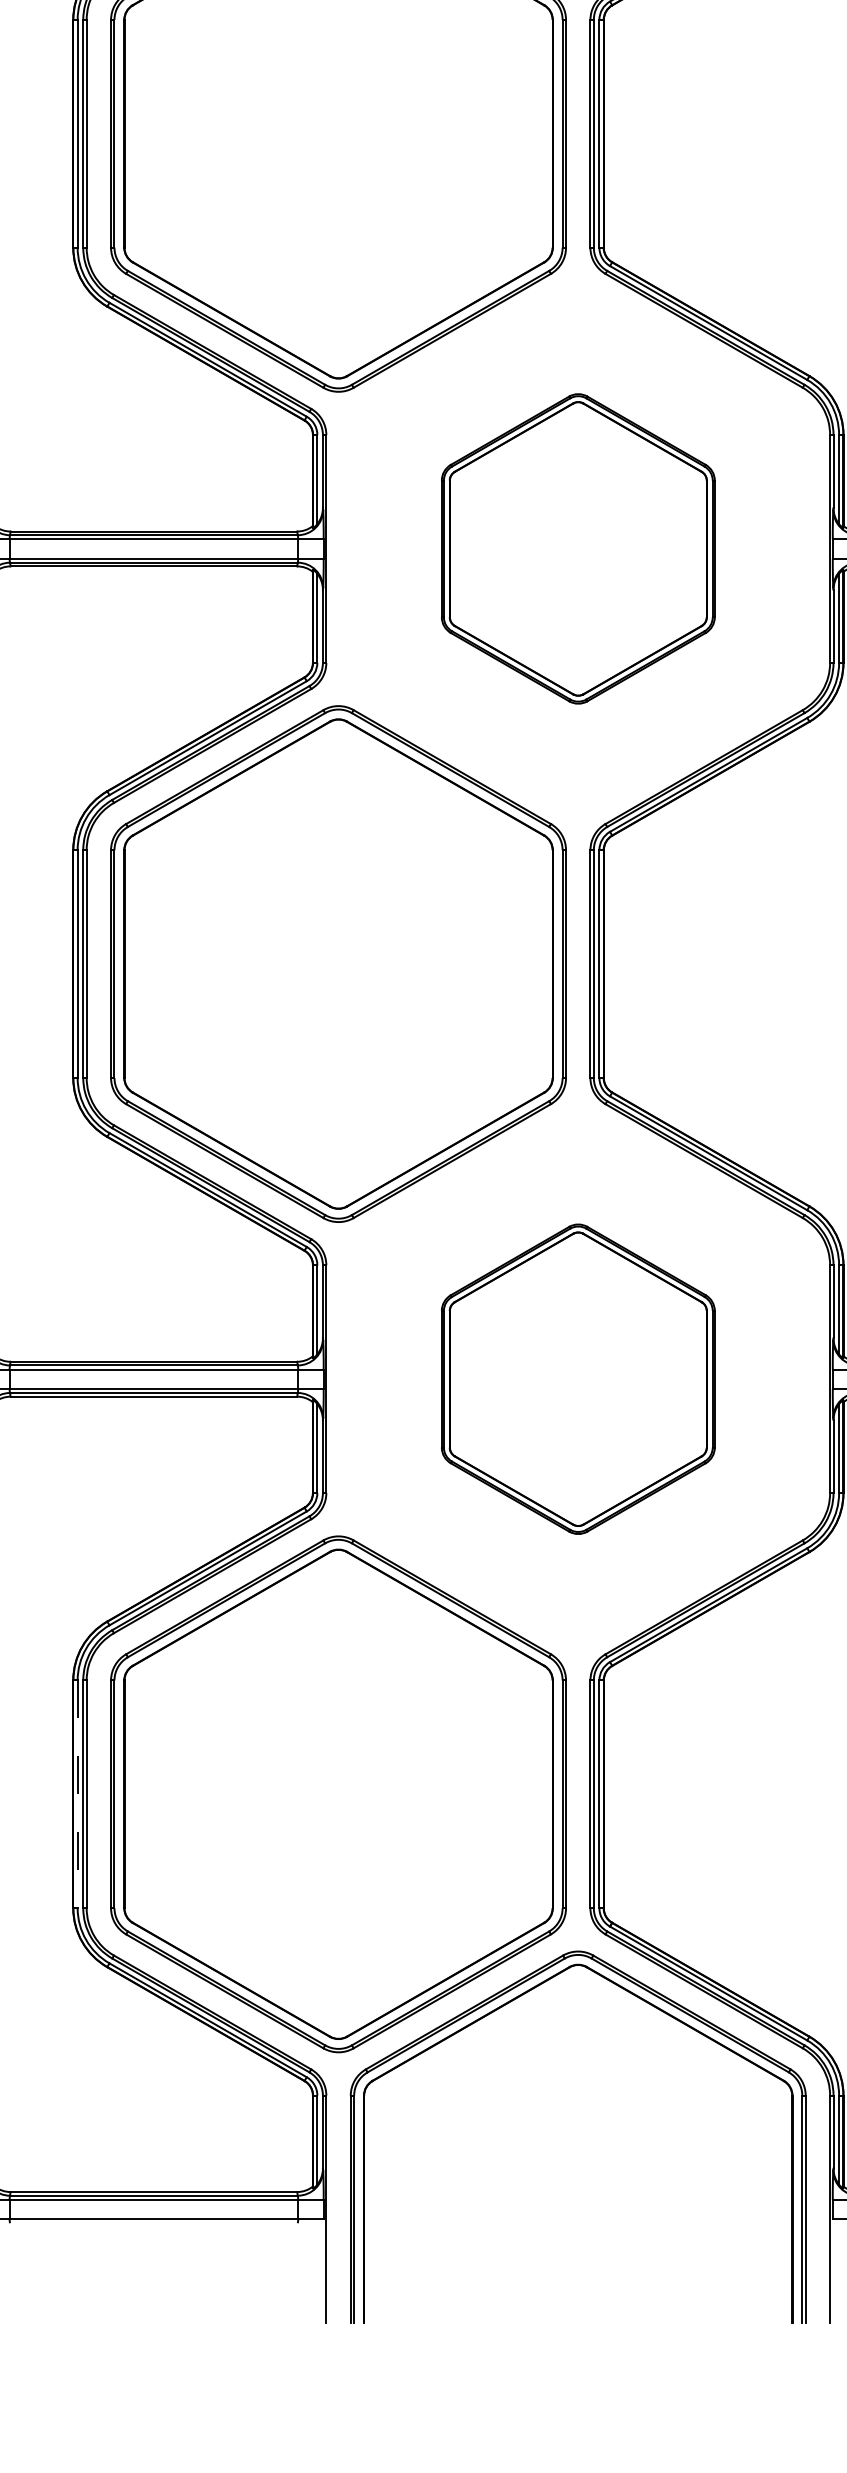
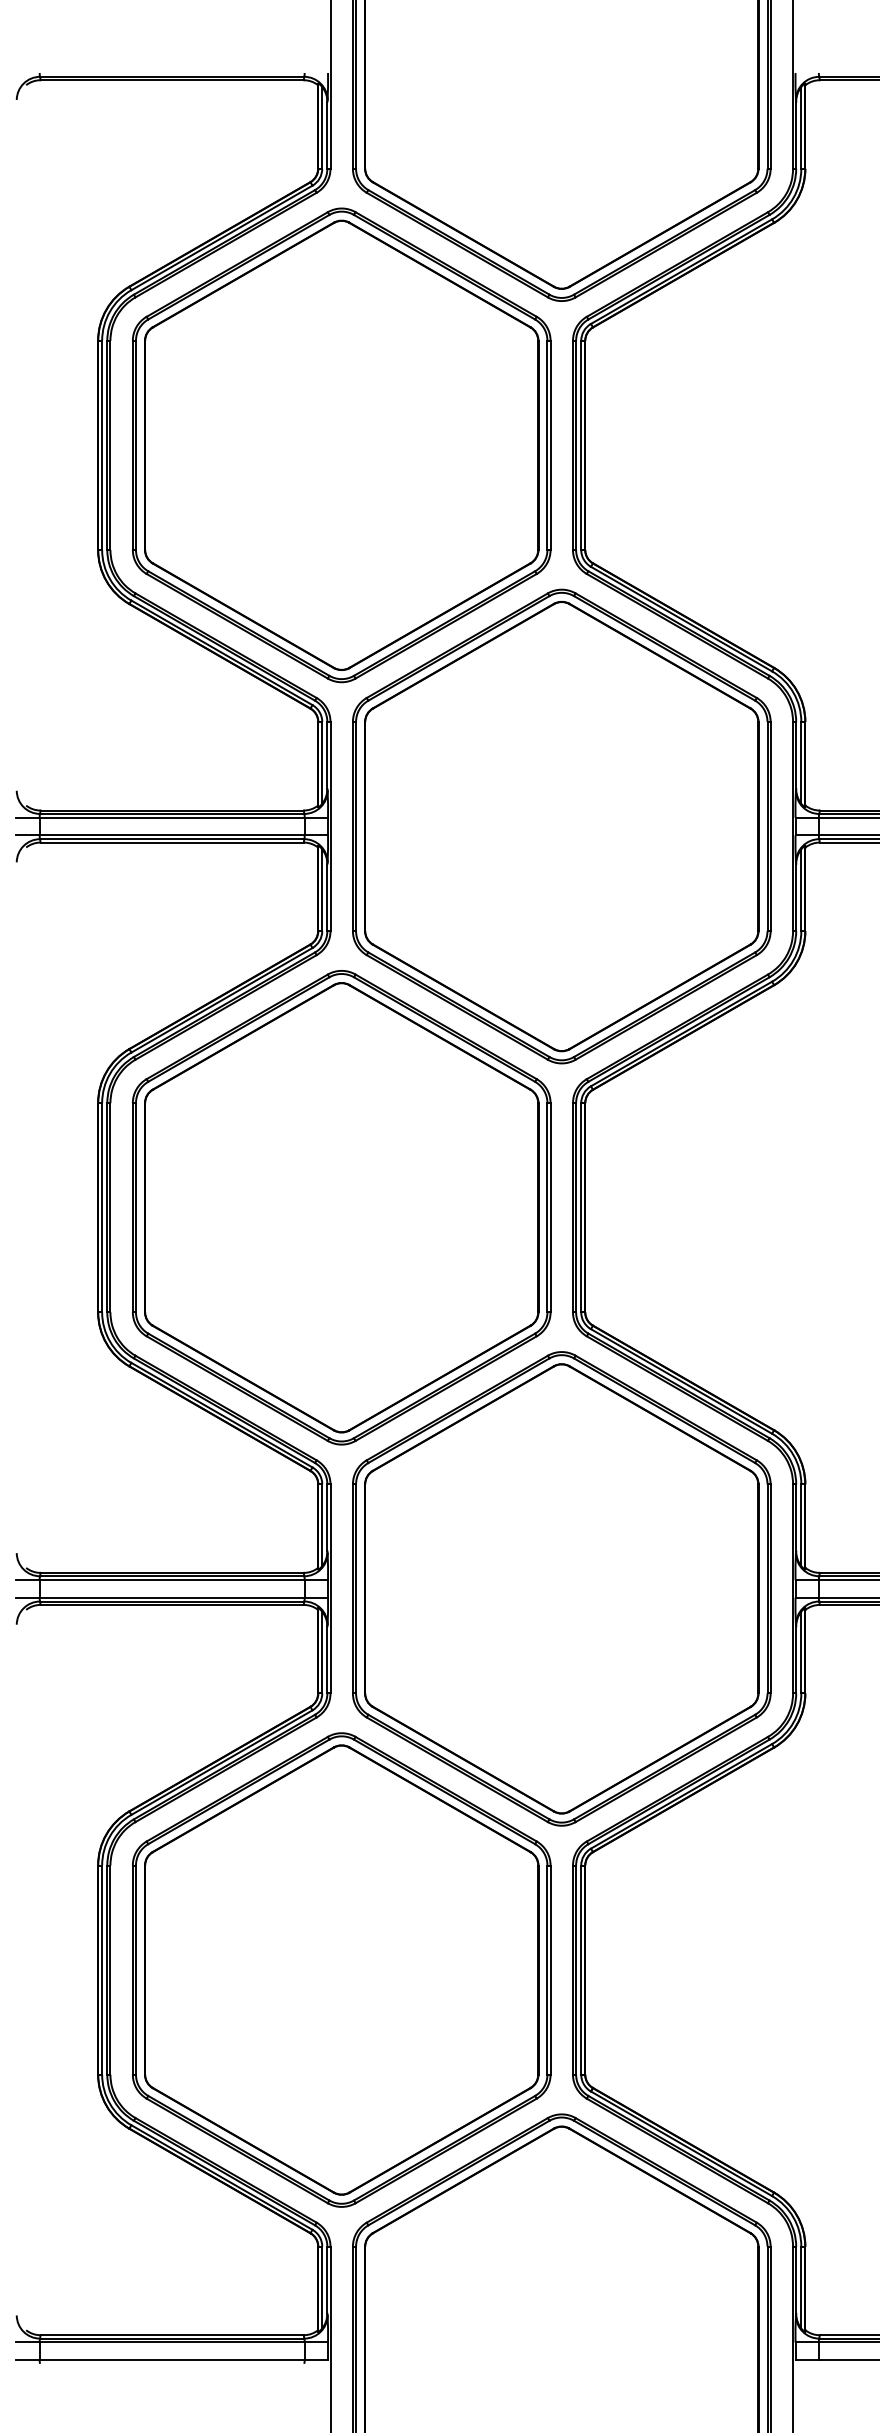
part: (577, 548) -> (561, 826), size x1.67
part: (577, 1378) -> (561, 1588), size x1.67
line: (78, 1794) -> (102, 1970), dashed -> solid

